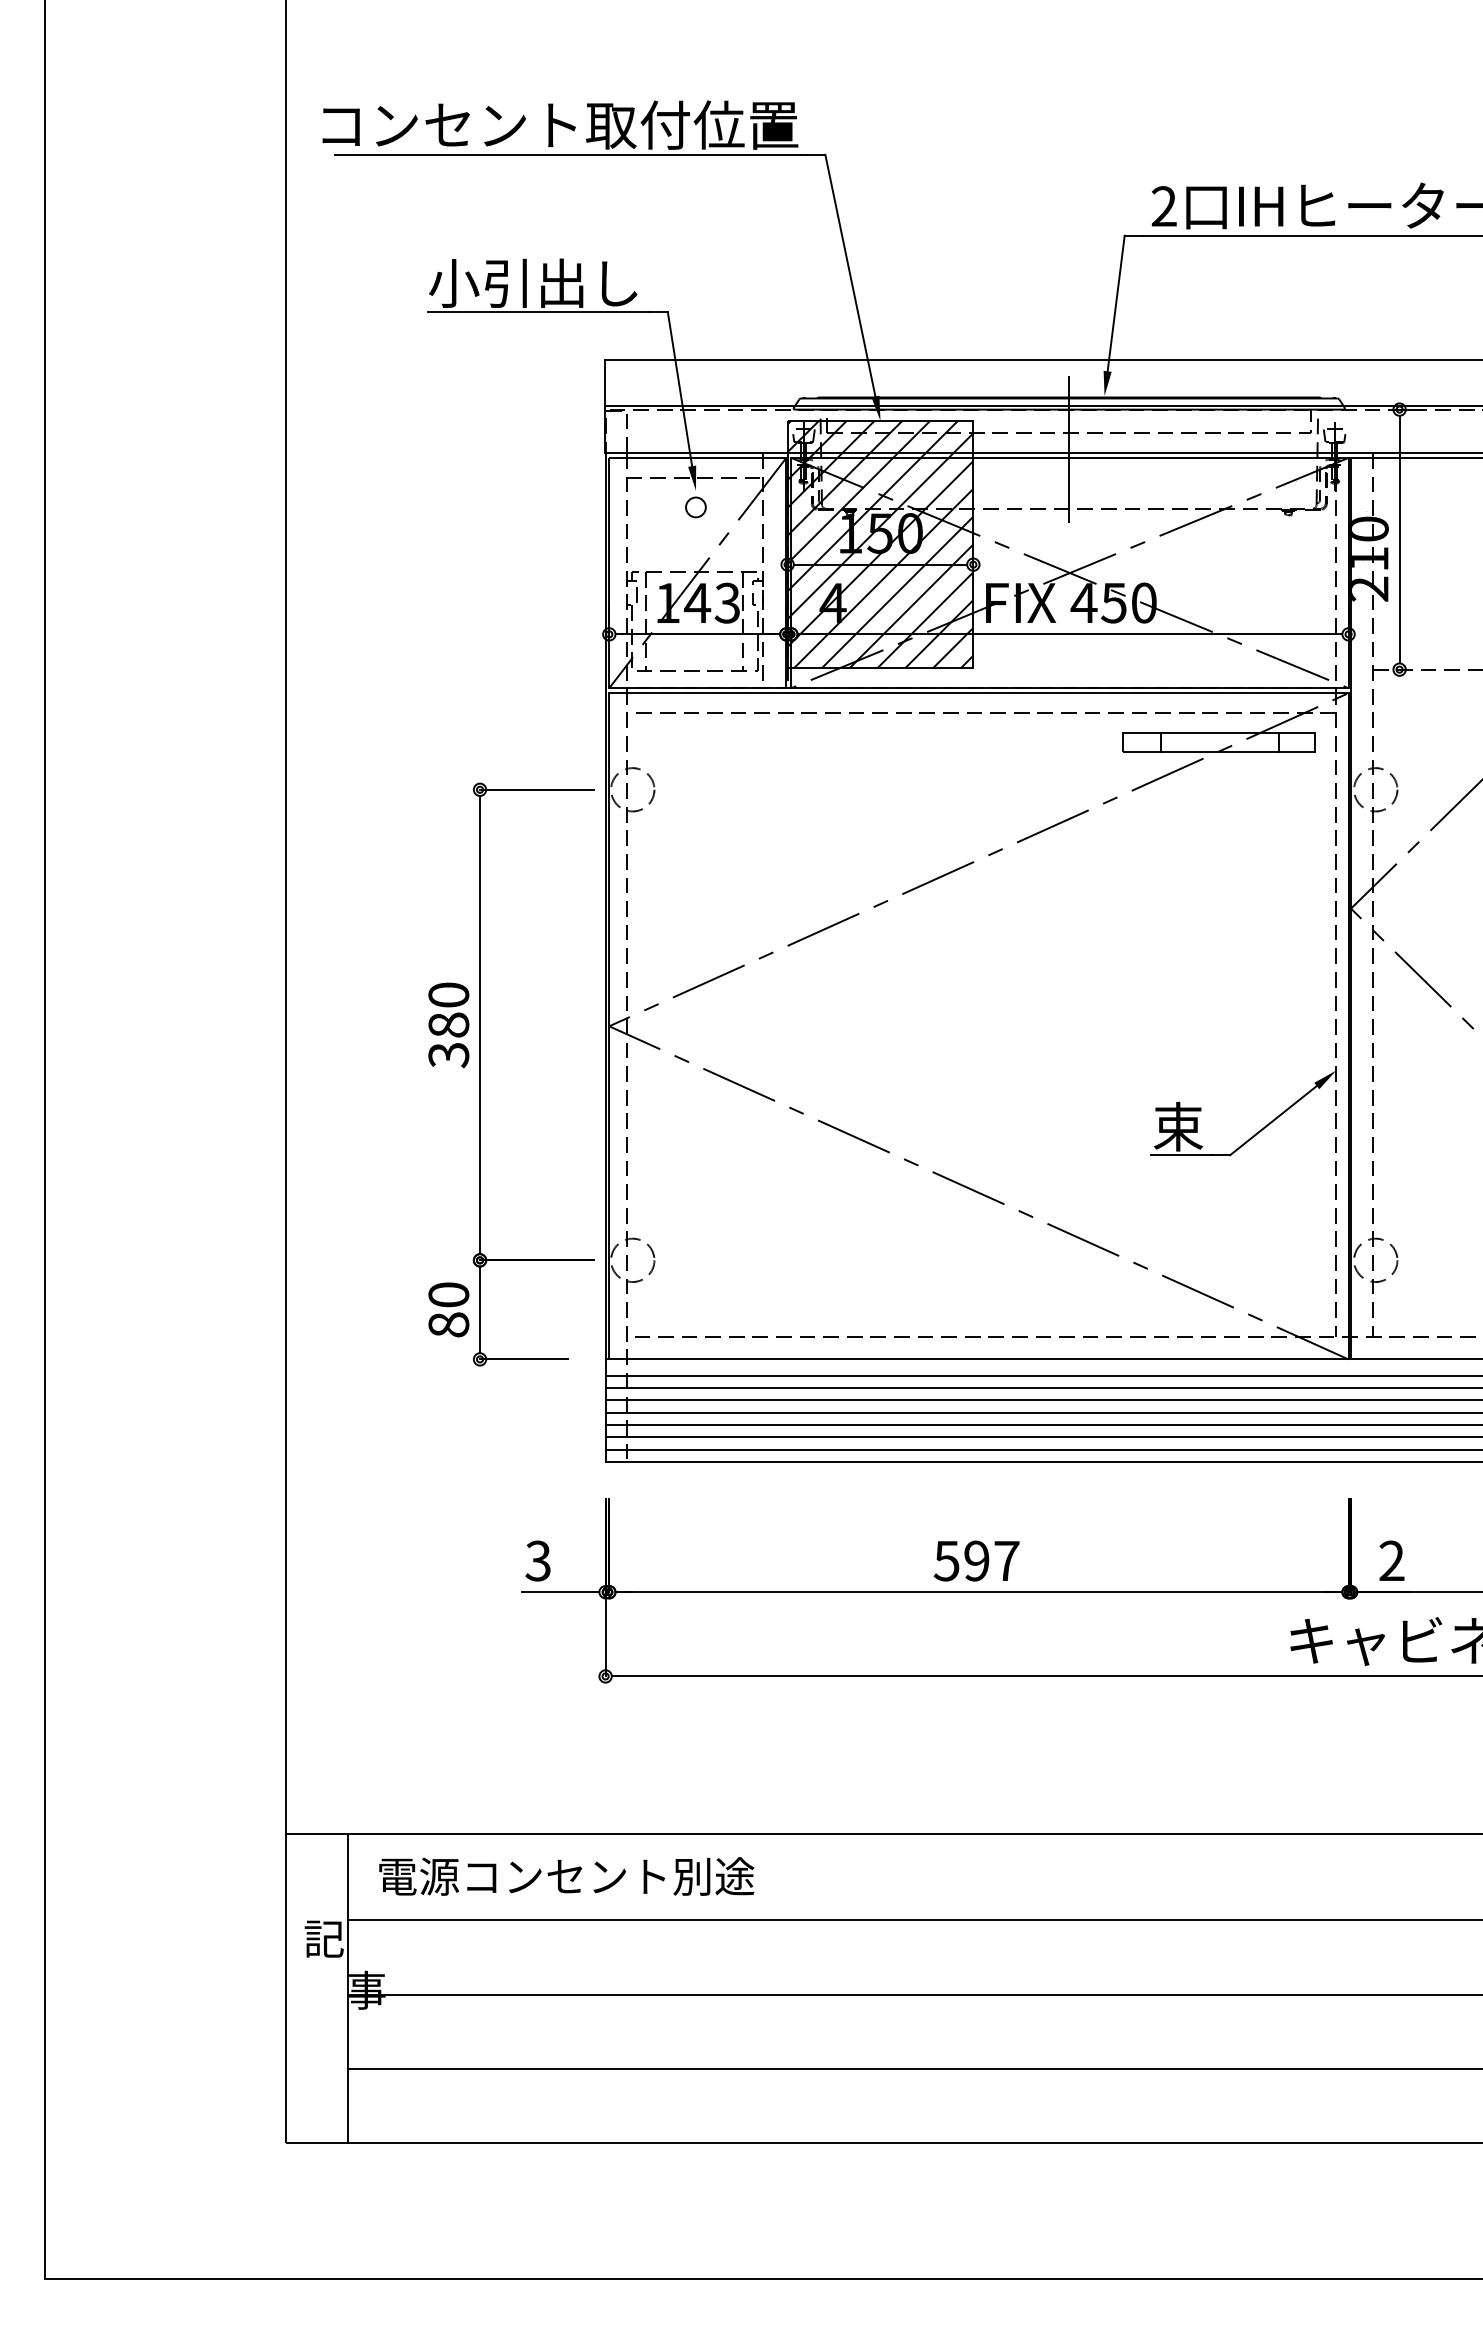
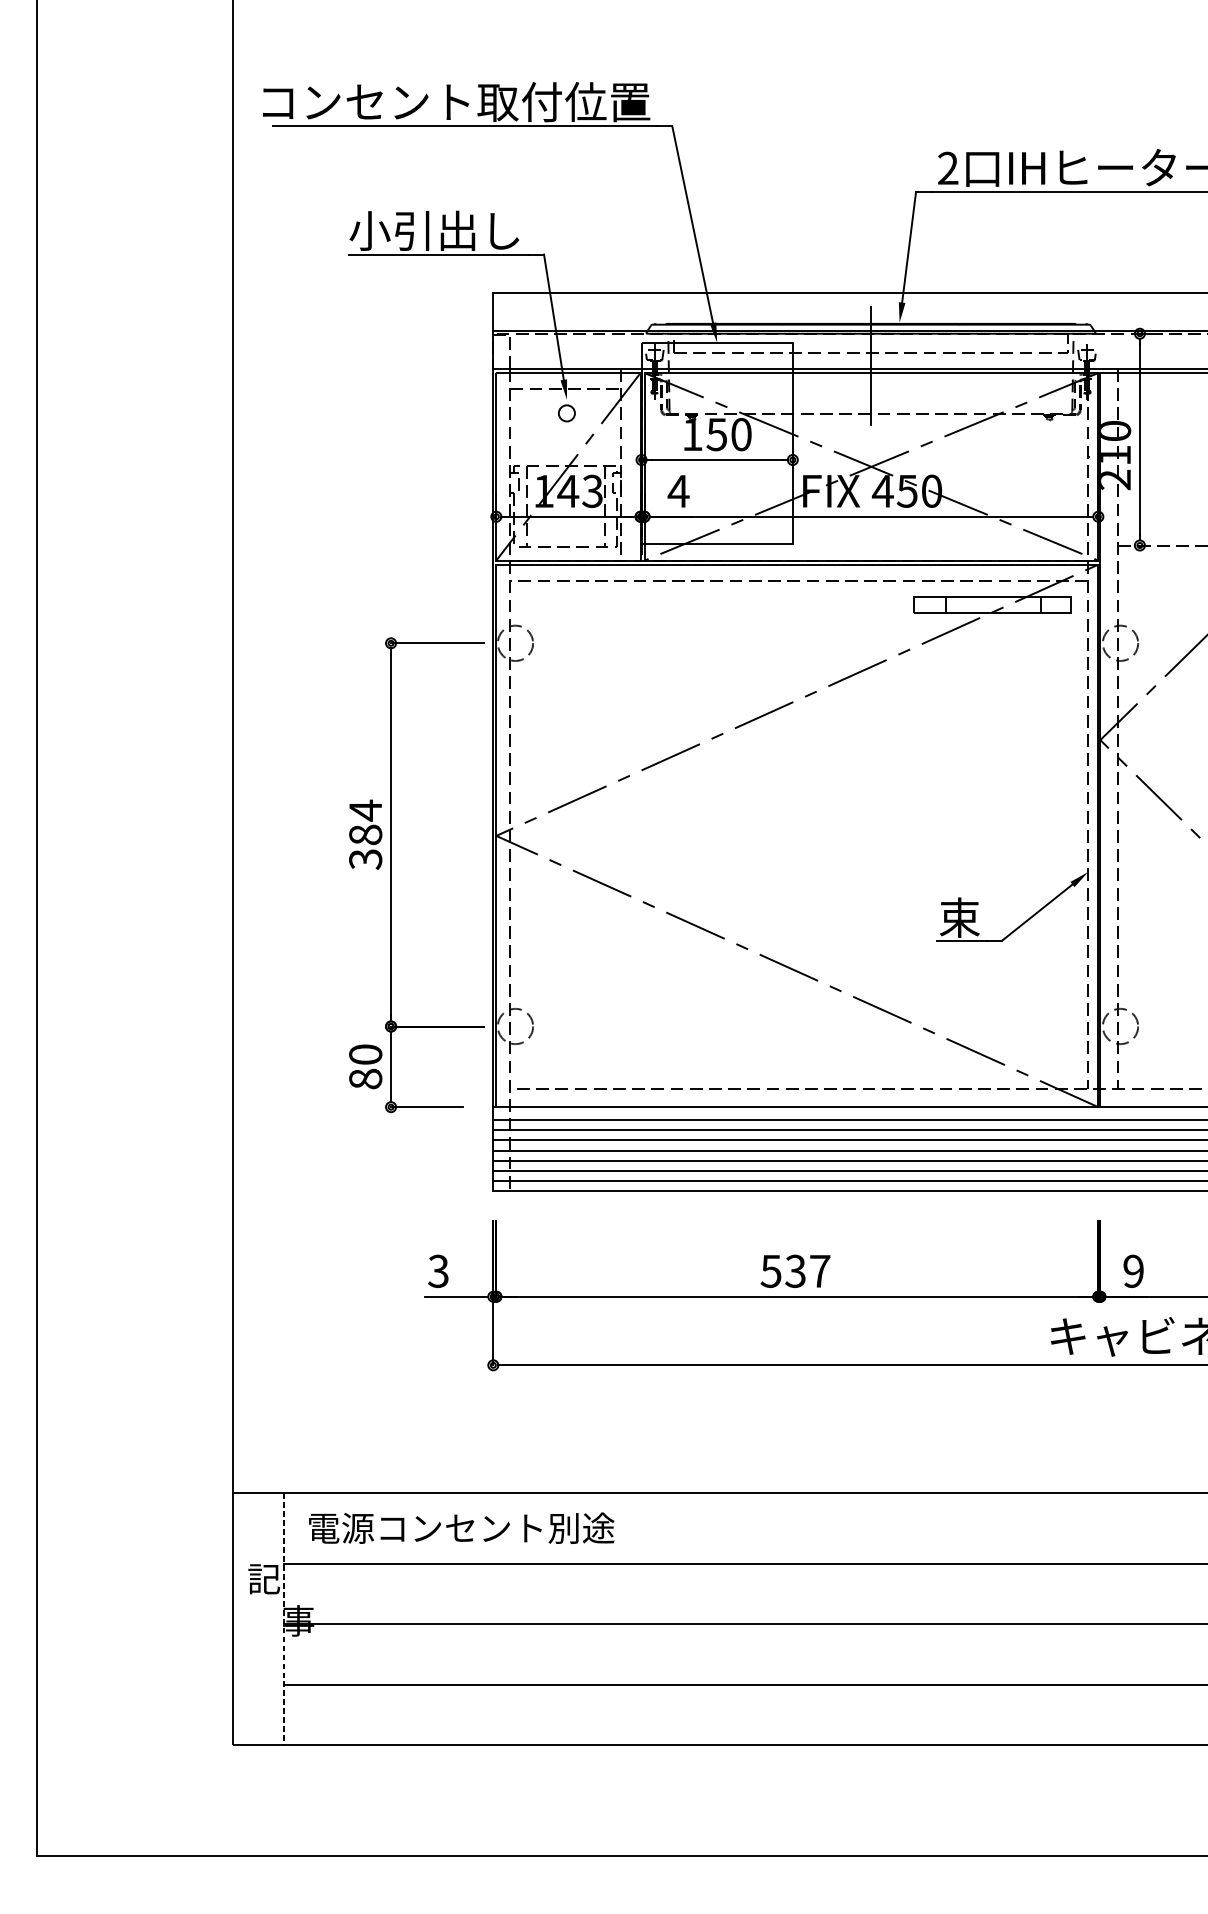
hatch: (880, 544) -> (717, 443), removed
text: (448, 994) -> (365, 810), 380 -> 384
text: (976, 1560) -> (795, 1270), 597 -> 537
text: (1391, 1561) -> (1133, 1271), 2 -> 9
line: (348, 1988) -> (283, 1619), solid -> dashed

